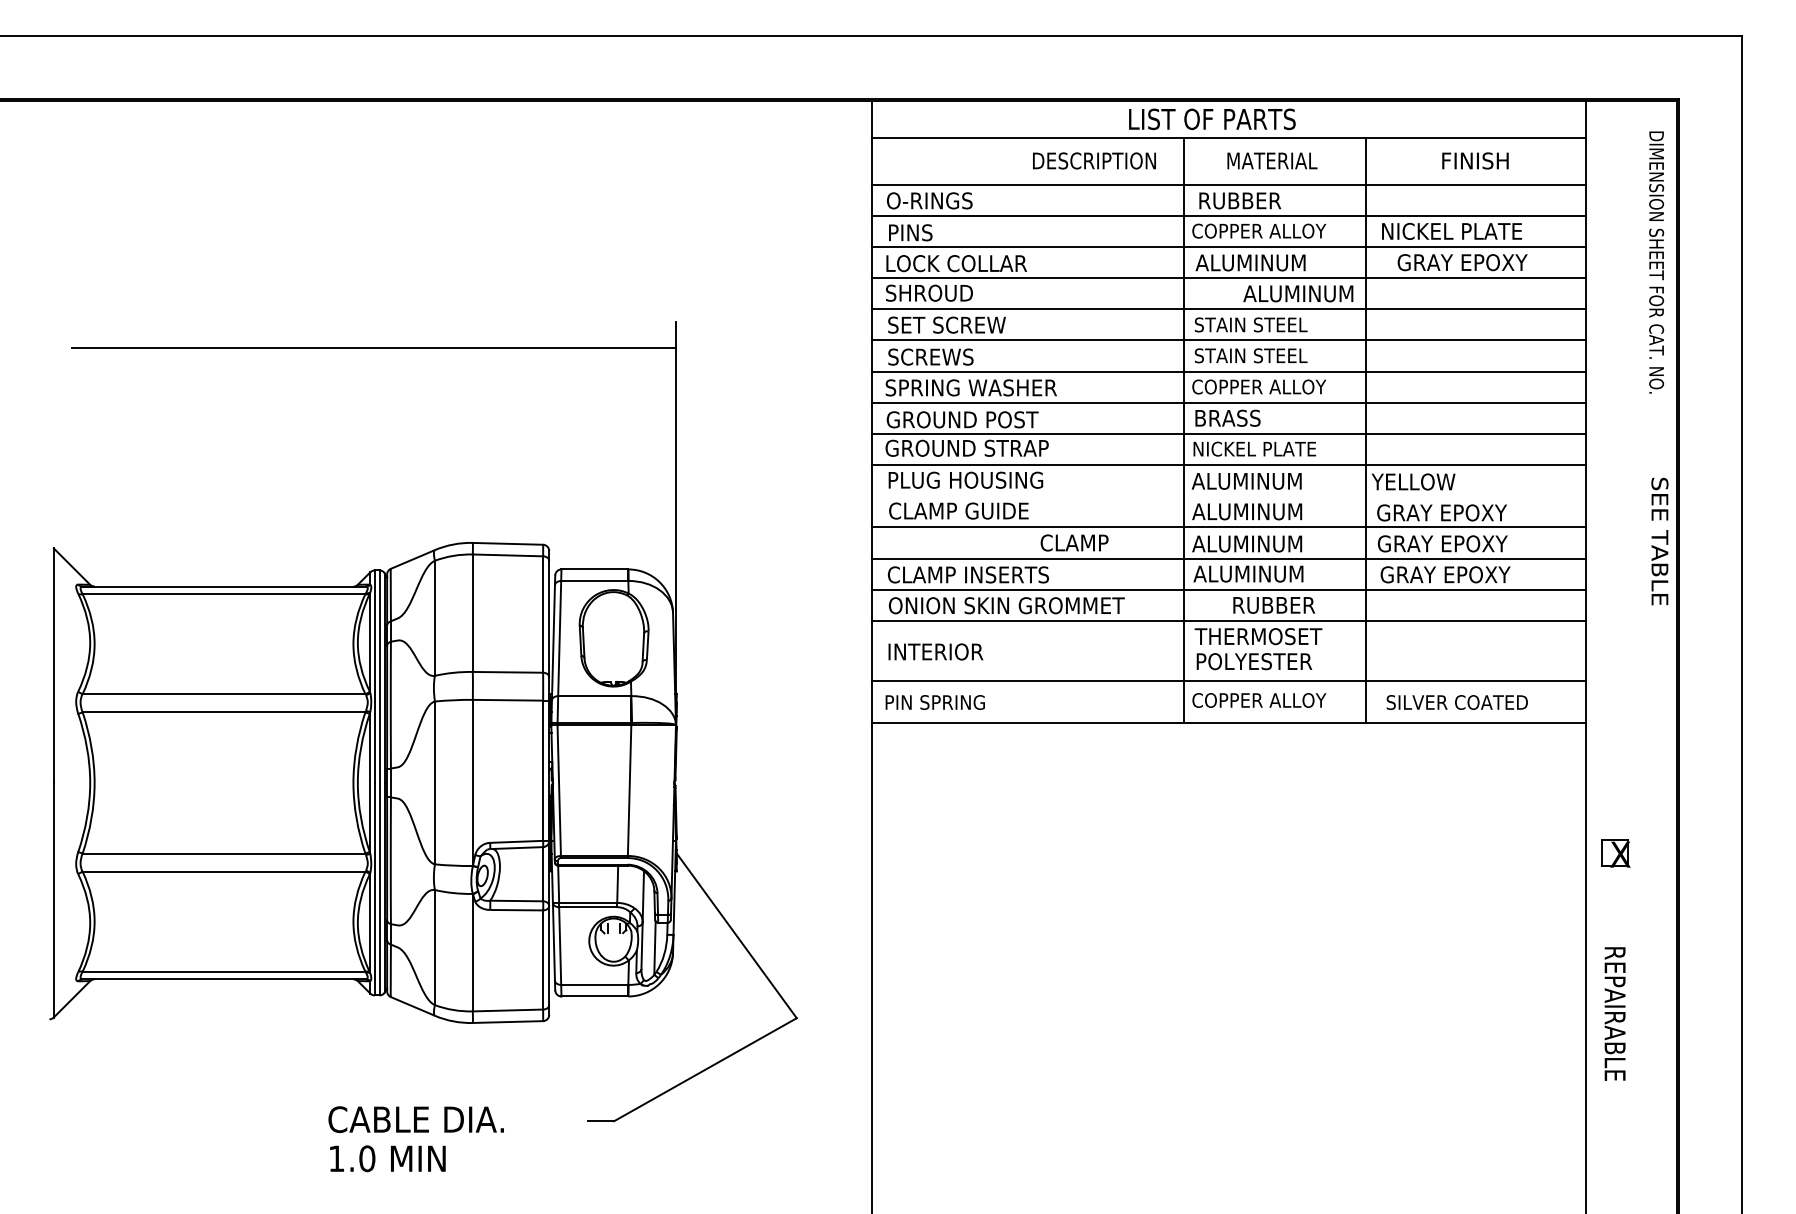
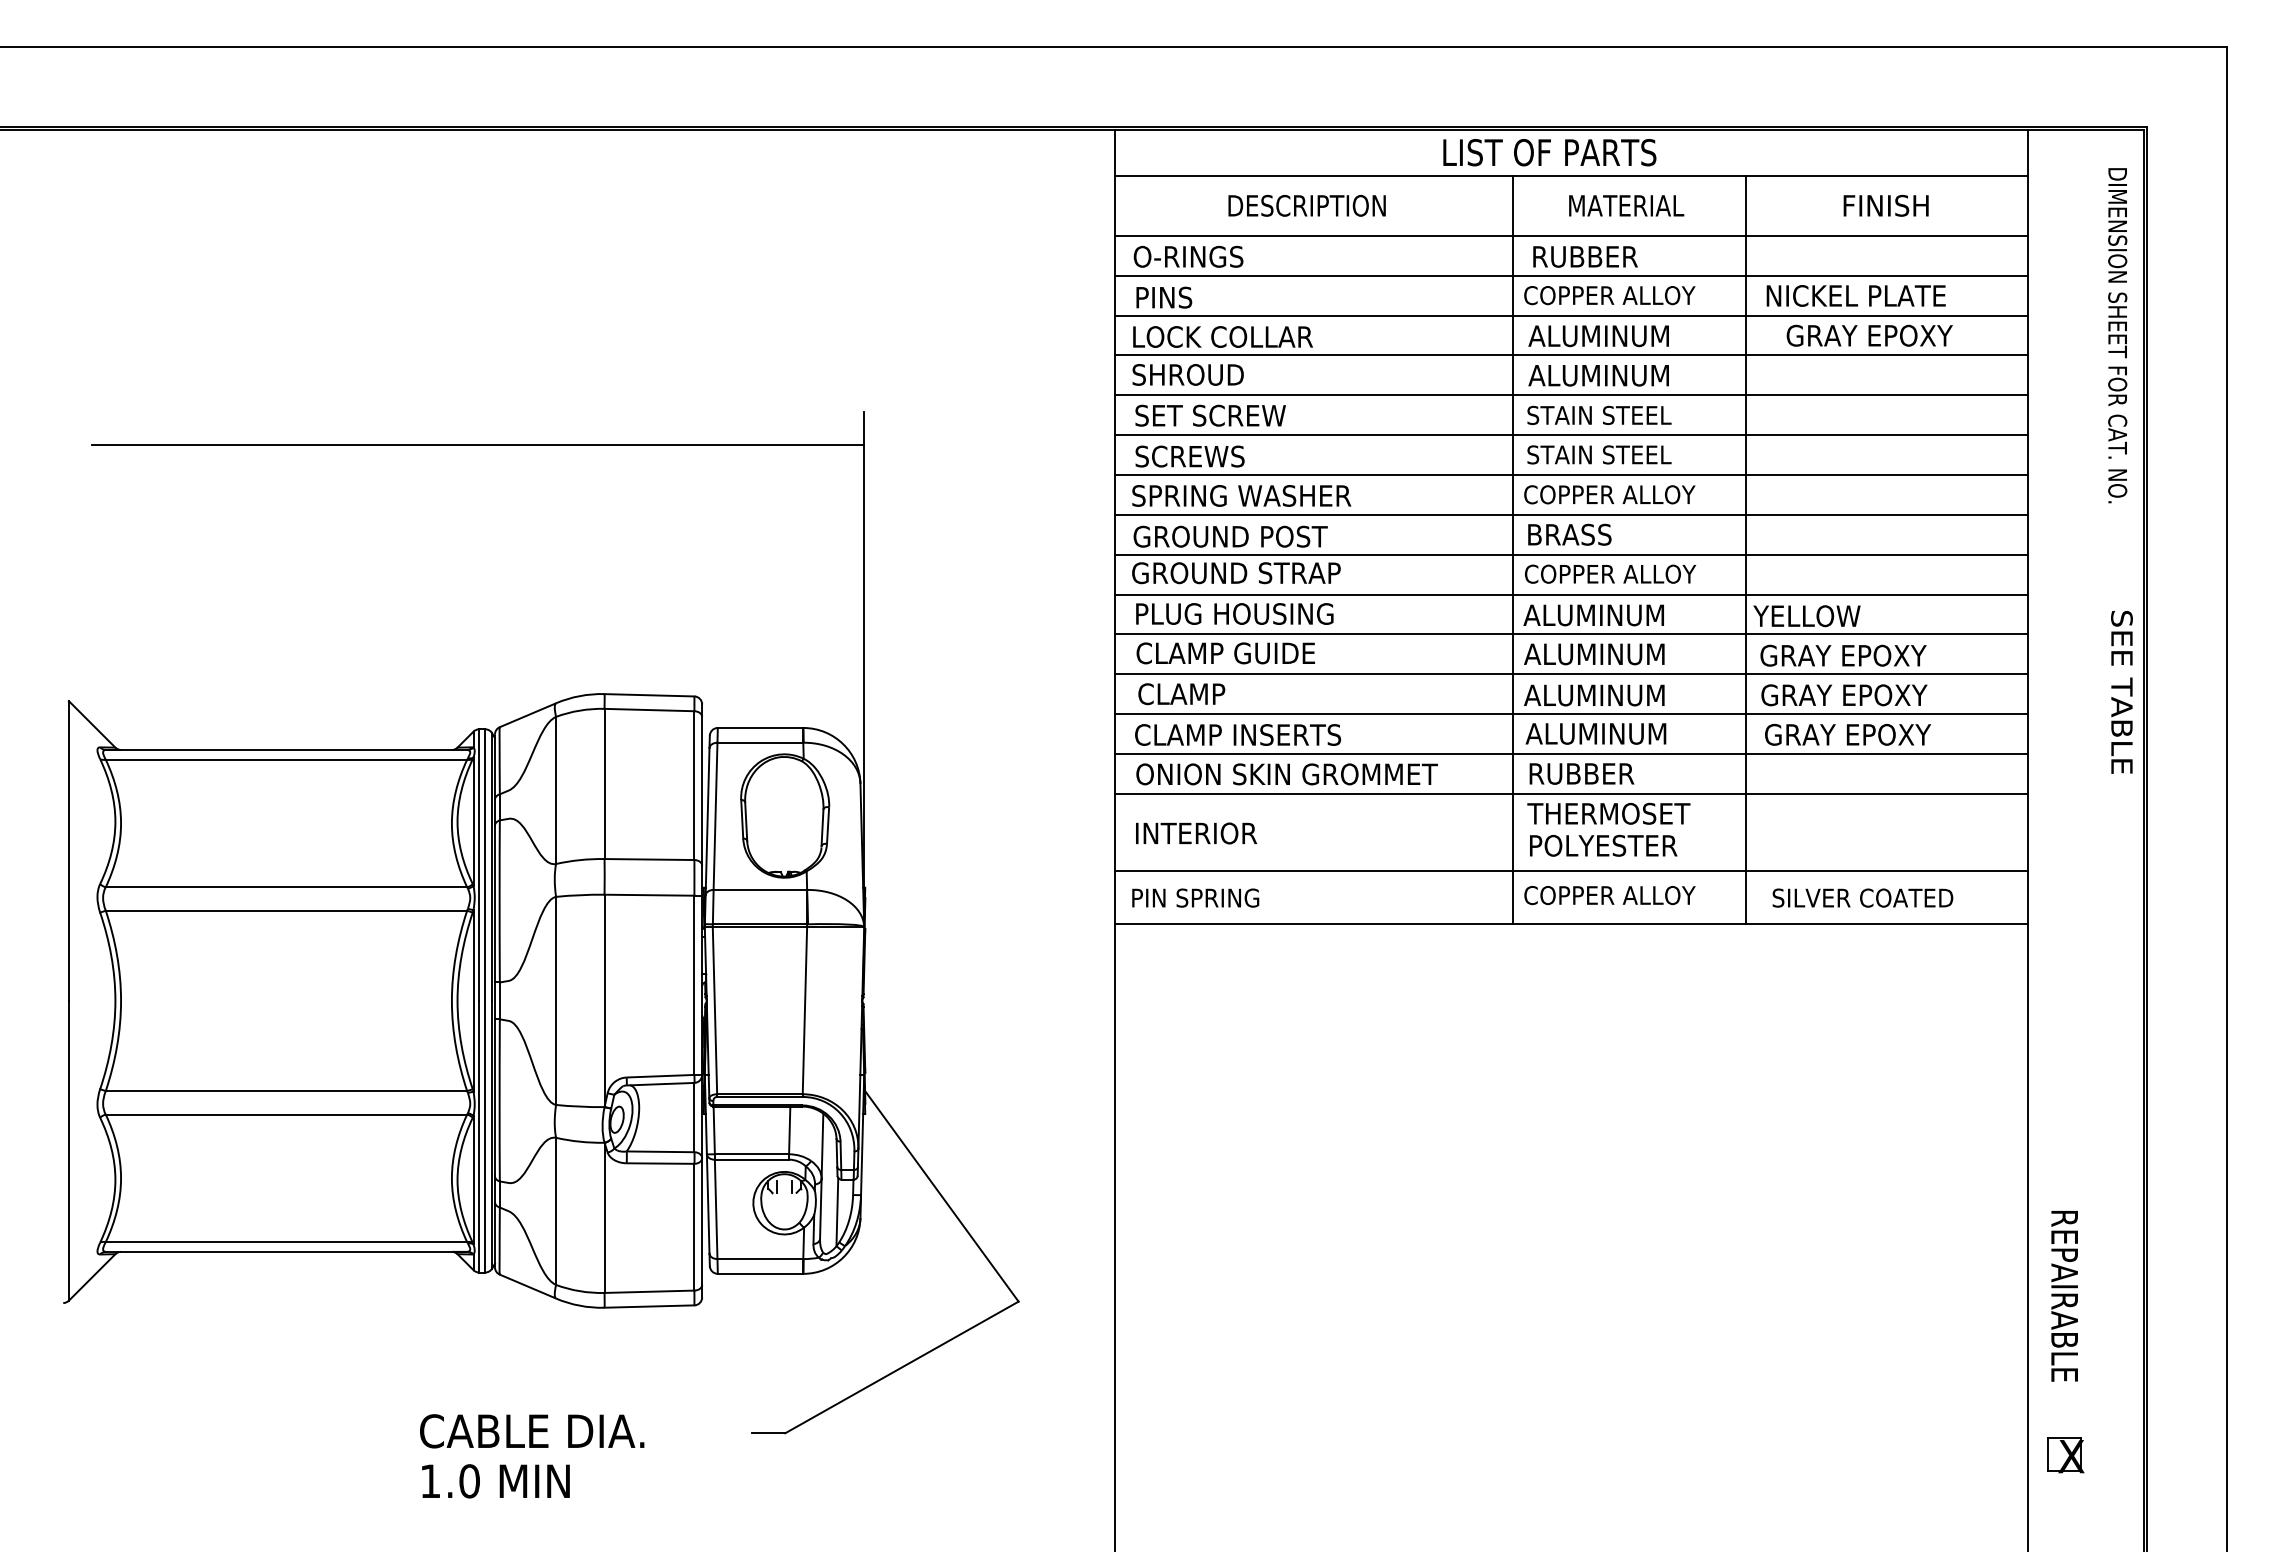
text: (1093, 160) -> (1306, 205), moved
text: (1298, 293) -> (1598, 375), moved
text: (1259, 448) -> (1610, 573), NICKEL PLATE -> COPPER ALLOY
line: (1228, 496) -> (1570, 634), added
text: (1074, 543) -> (1181, 694), moved
text: (1273, 605) -> (1581, 773), moved
part: (1615, 853) -> (2065, 1455), moved

